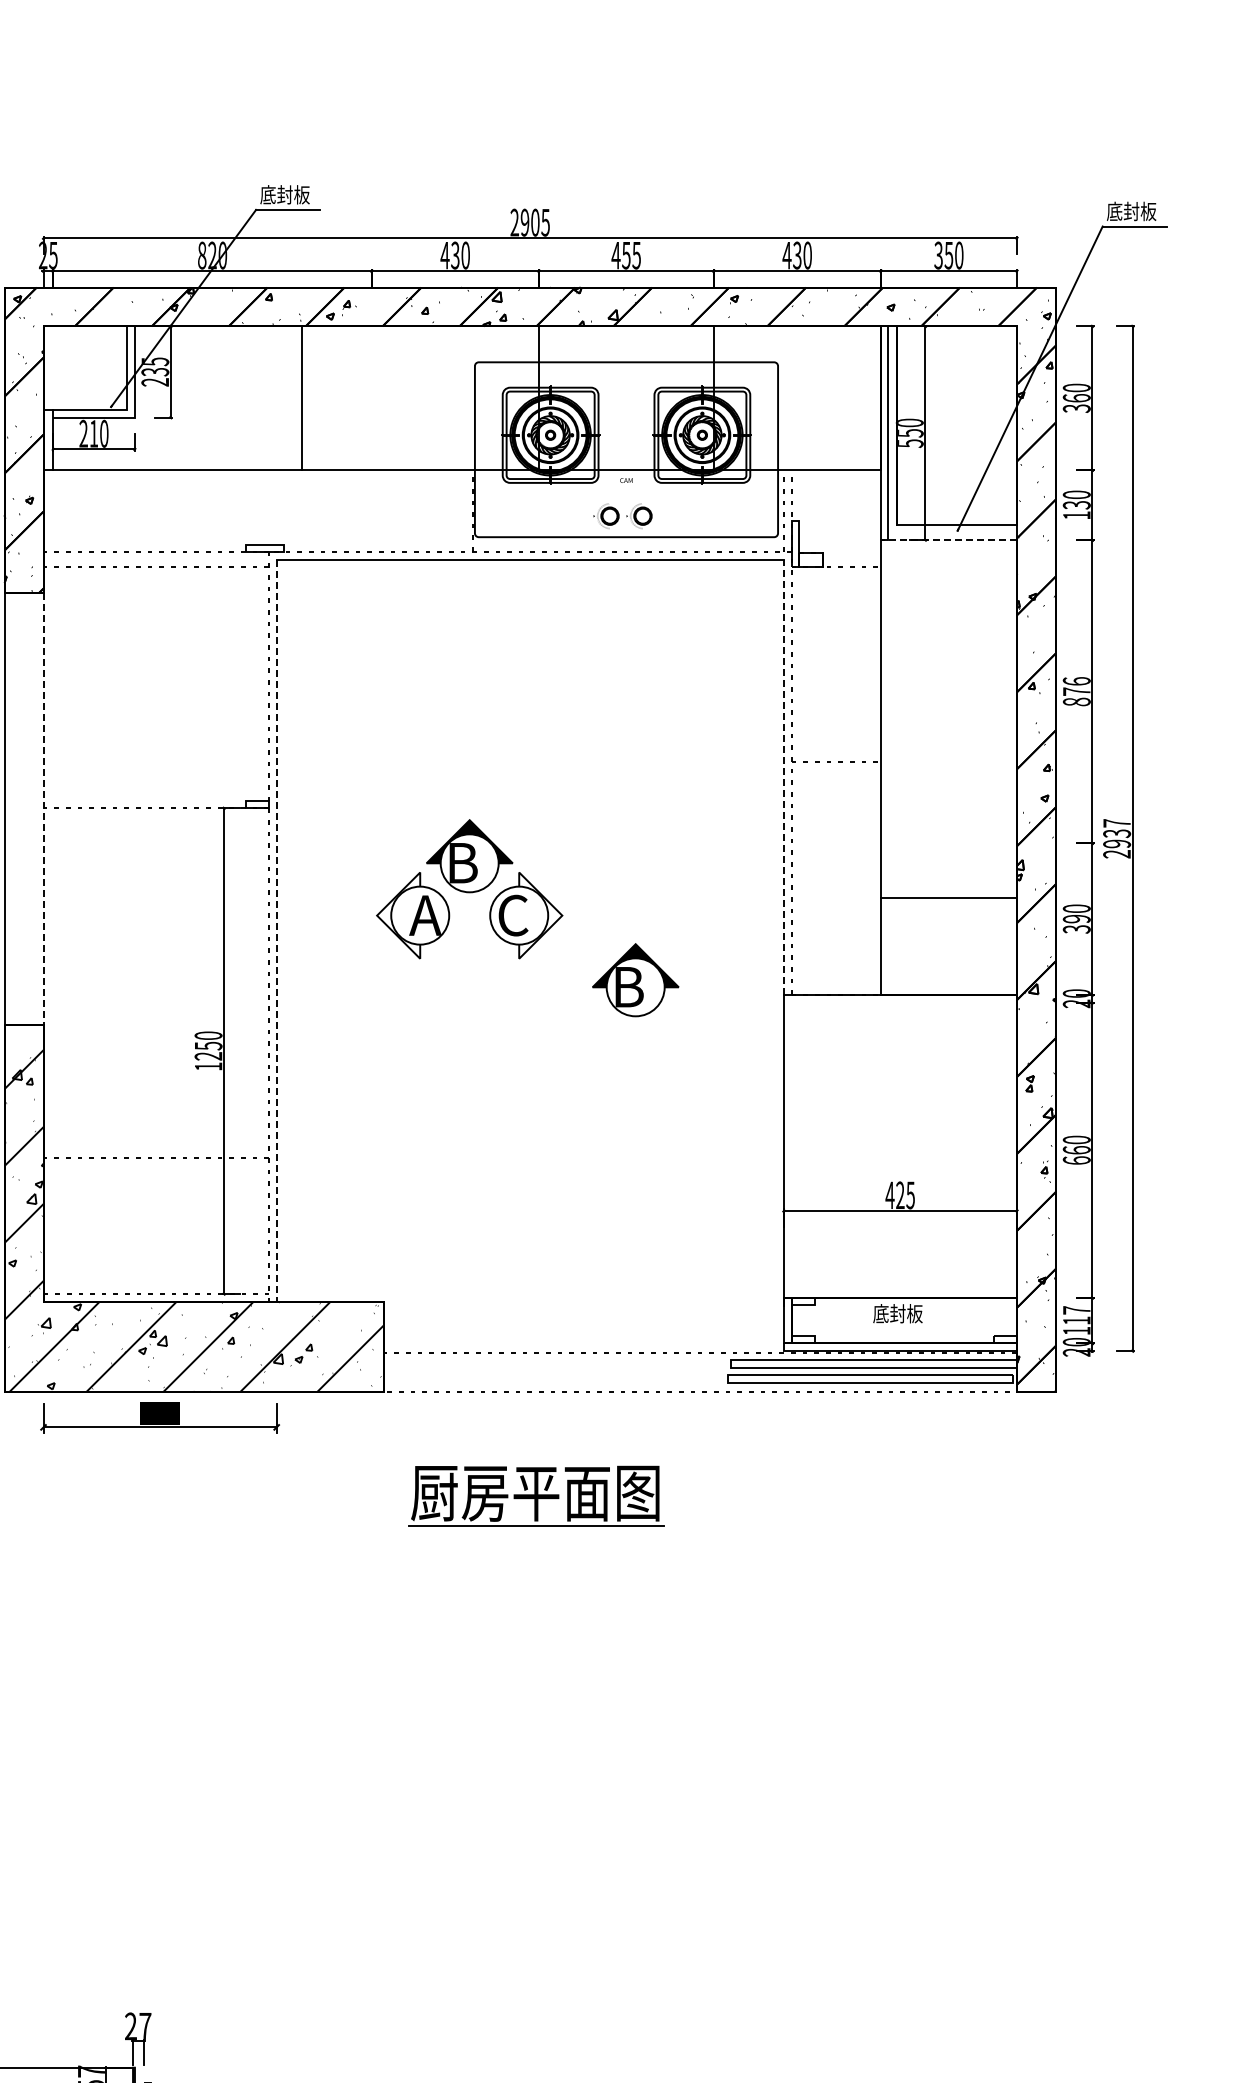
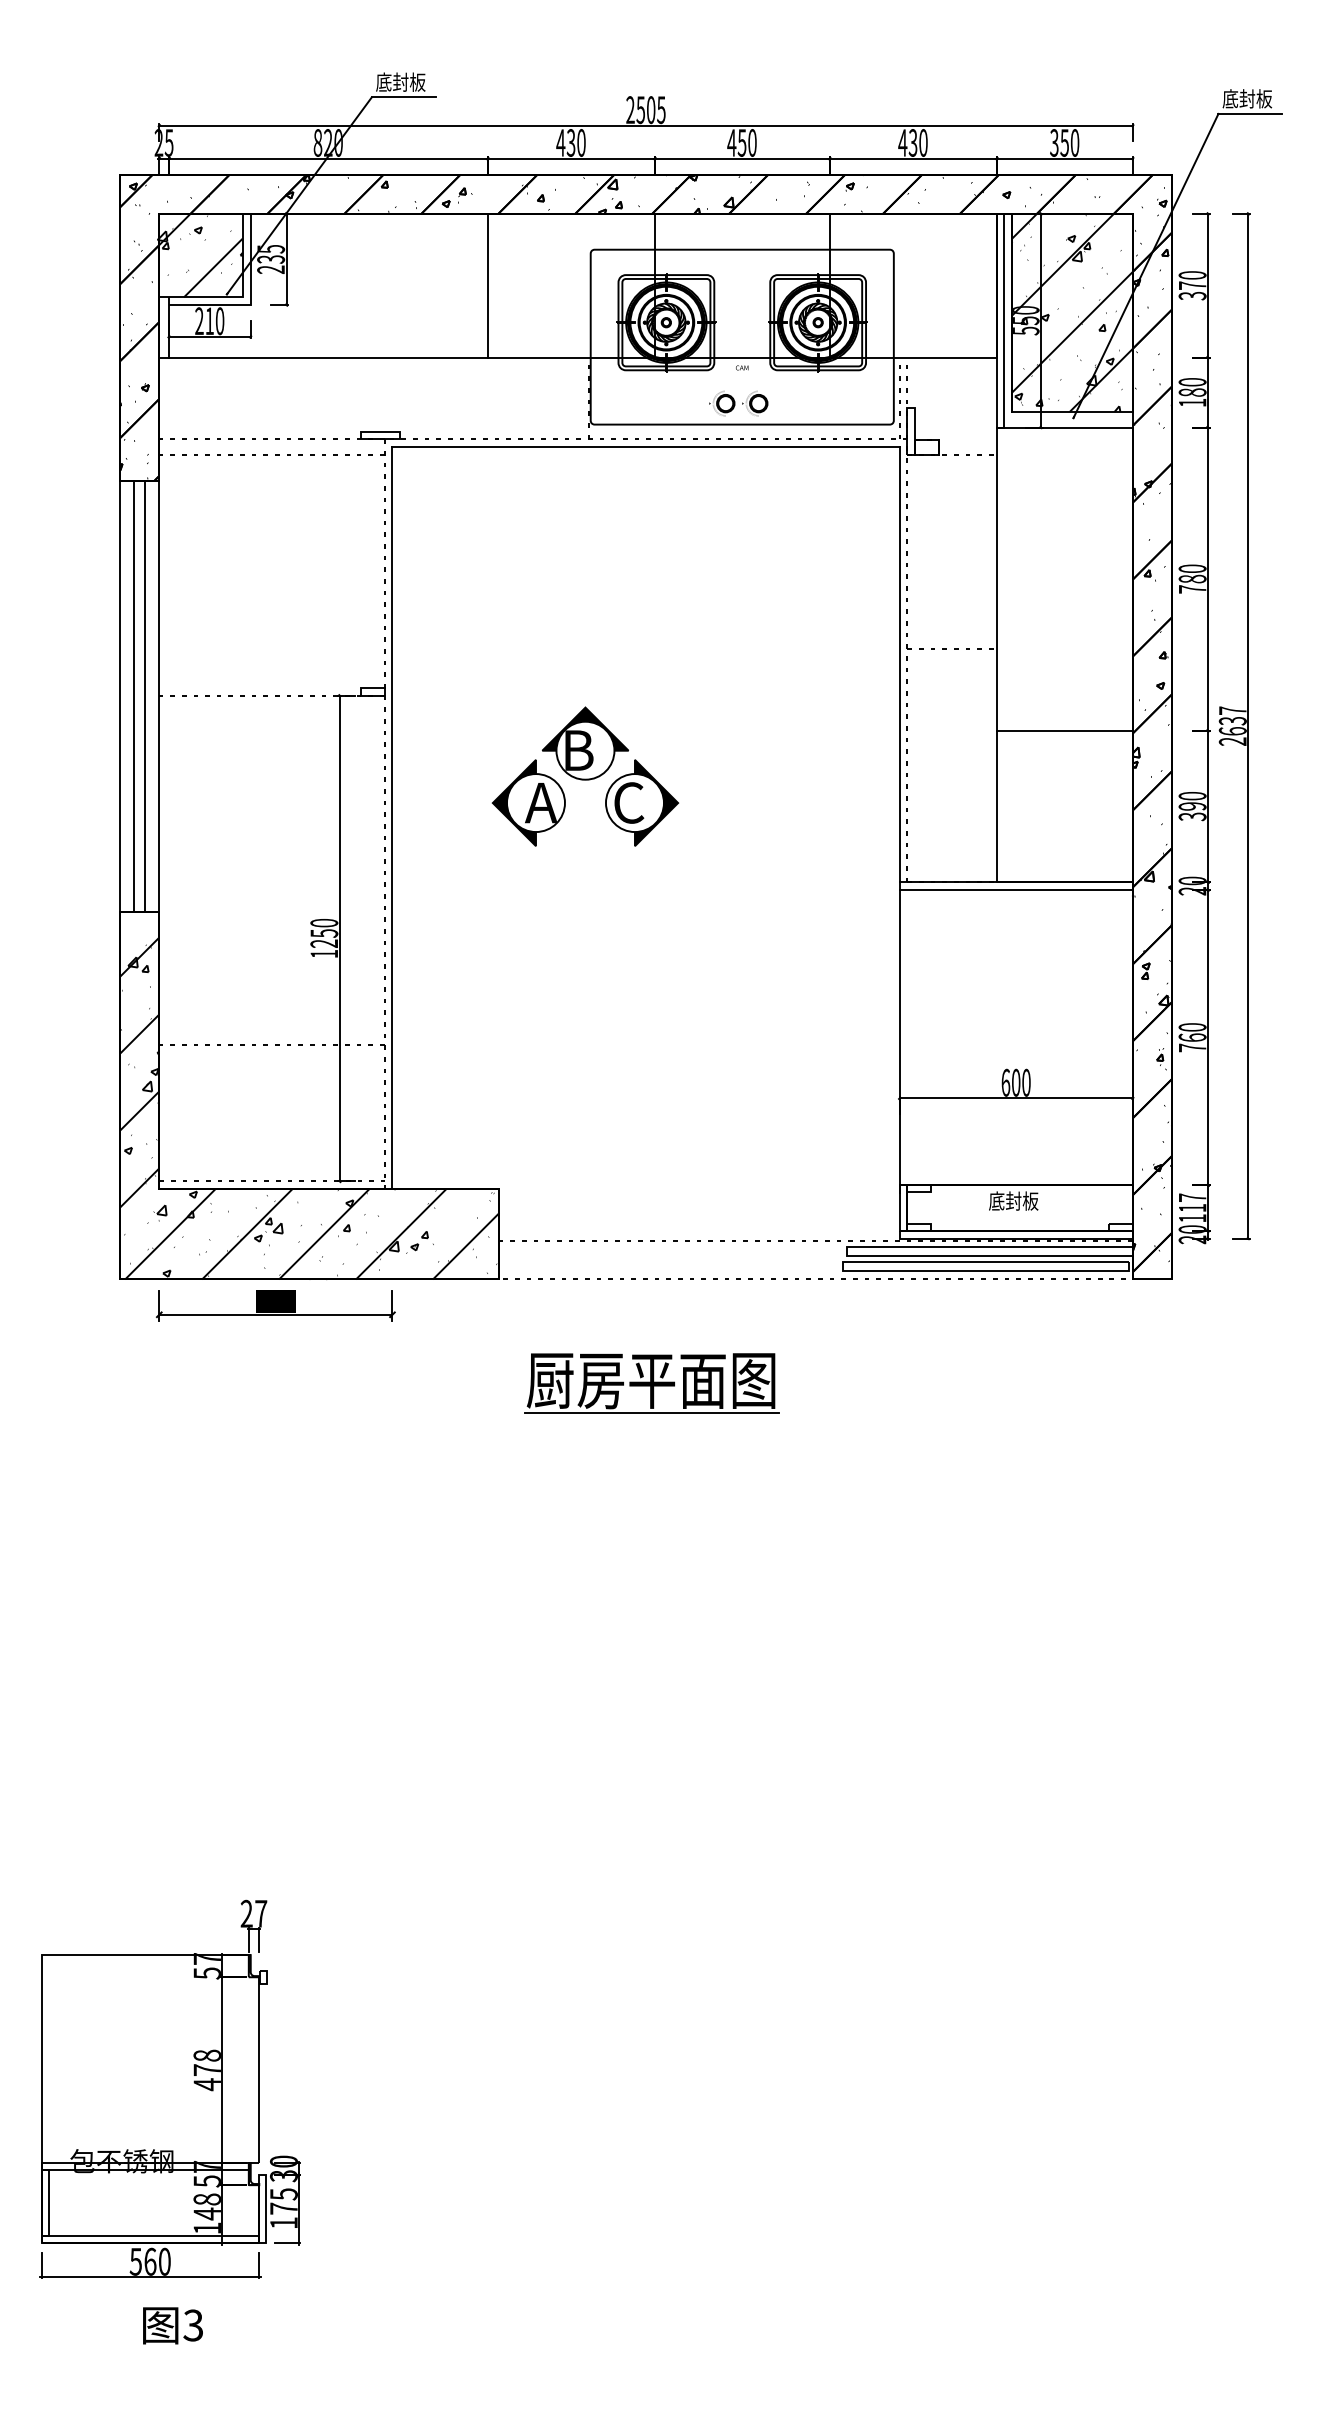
text: (524, 222) -> (640, 109), 2905 -> 2505
text: (636, 255) -> (752, 142), 455 -> 450
hatch: (84, 368) -> (200, 255), added
line: (301, 398) -> (487, 285), moved
text: (1076, 398) -> (1192, 285), 360 -> 370
hatch: (956, 425) -> (1072, 312), added
text: (1076, 505) -> (1192, 392), 130 -> 180
line: (948, 540) -> (1064, 427), dashed -> solid
text: (1076, 691) -> (1192, 578), 876 -> 780
line: (783, 777) -> (899, 664), dashed -> solid
line: (18, 809) -> (134, 696), added
line: (28, 809) -> (144, 696), added
line: (43, 809) -> (159, 696), dashed -> solid
text: (1116, 844) -> (1232, 731), 2937 -> 2637
line: (948, 898) -> (1064, 730), moved
fill: (397, 915) -> (513, 802), added
fill: (540, 915) -> (656, 802), added
line: (276, 931) -> (392, 818), dashed -> solid
part: (634, 980) -> (750, 867), removed
line: (899, 1003) -> (1015, 890), added
text: (1076, 1160) -> (1192, 1047), 660 -> 760
text: (899, 1195) -> (1015, 1082), 425 -> 600

